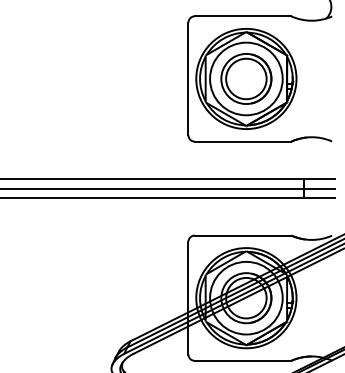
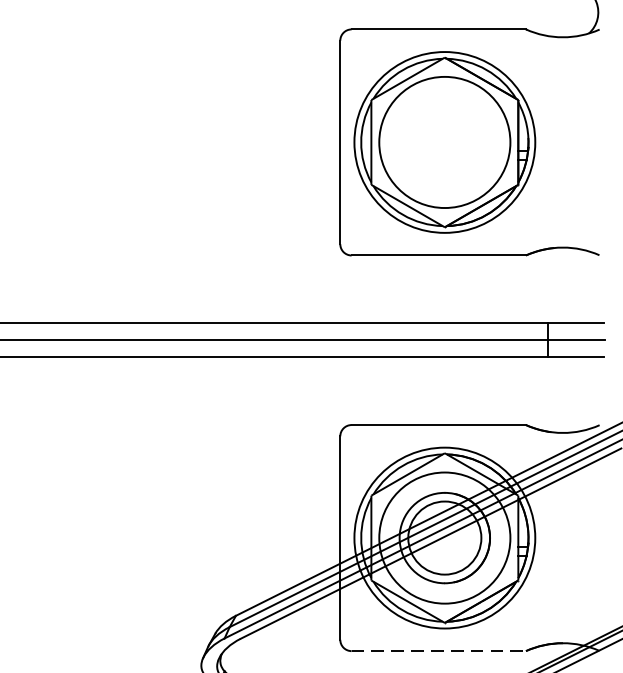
part: (246, 78) -> (445, 141), removed
line: (243, 360) -> (439, 650), solid -> dashed

